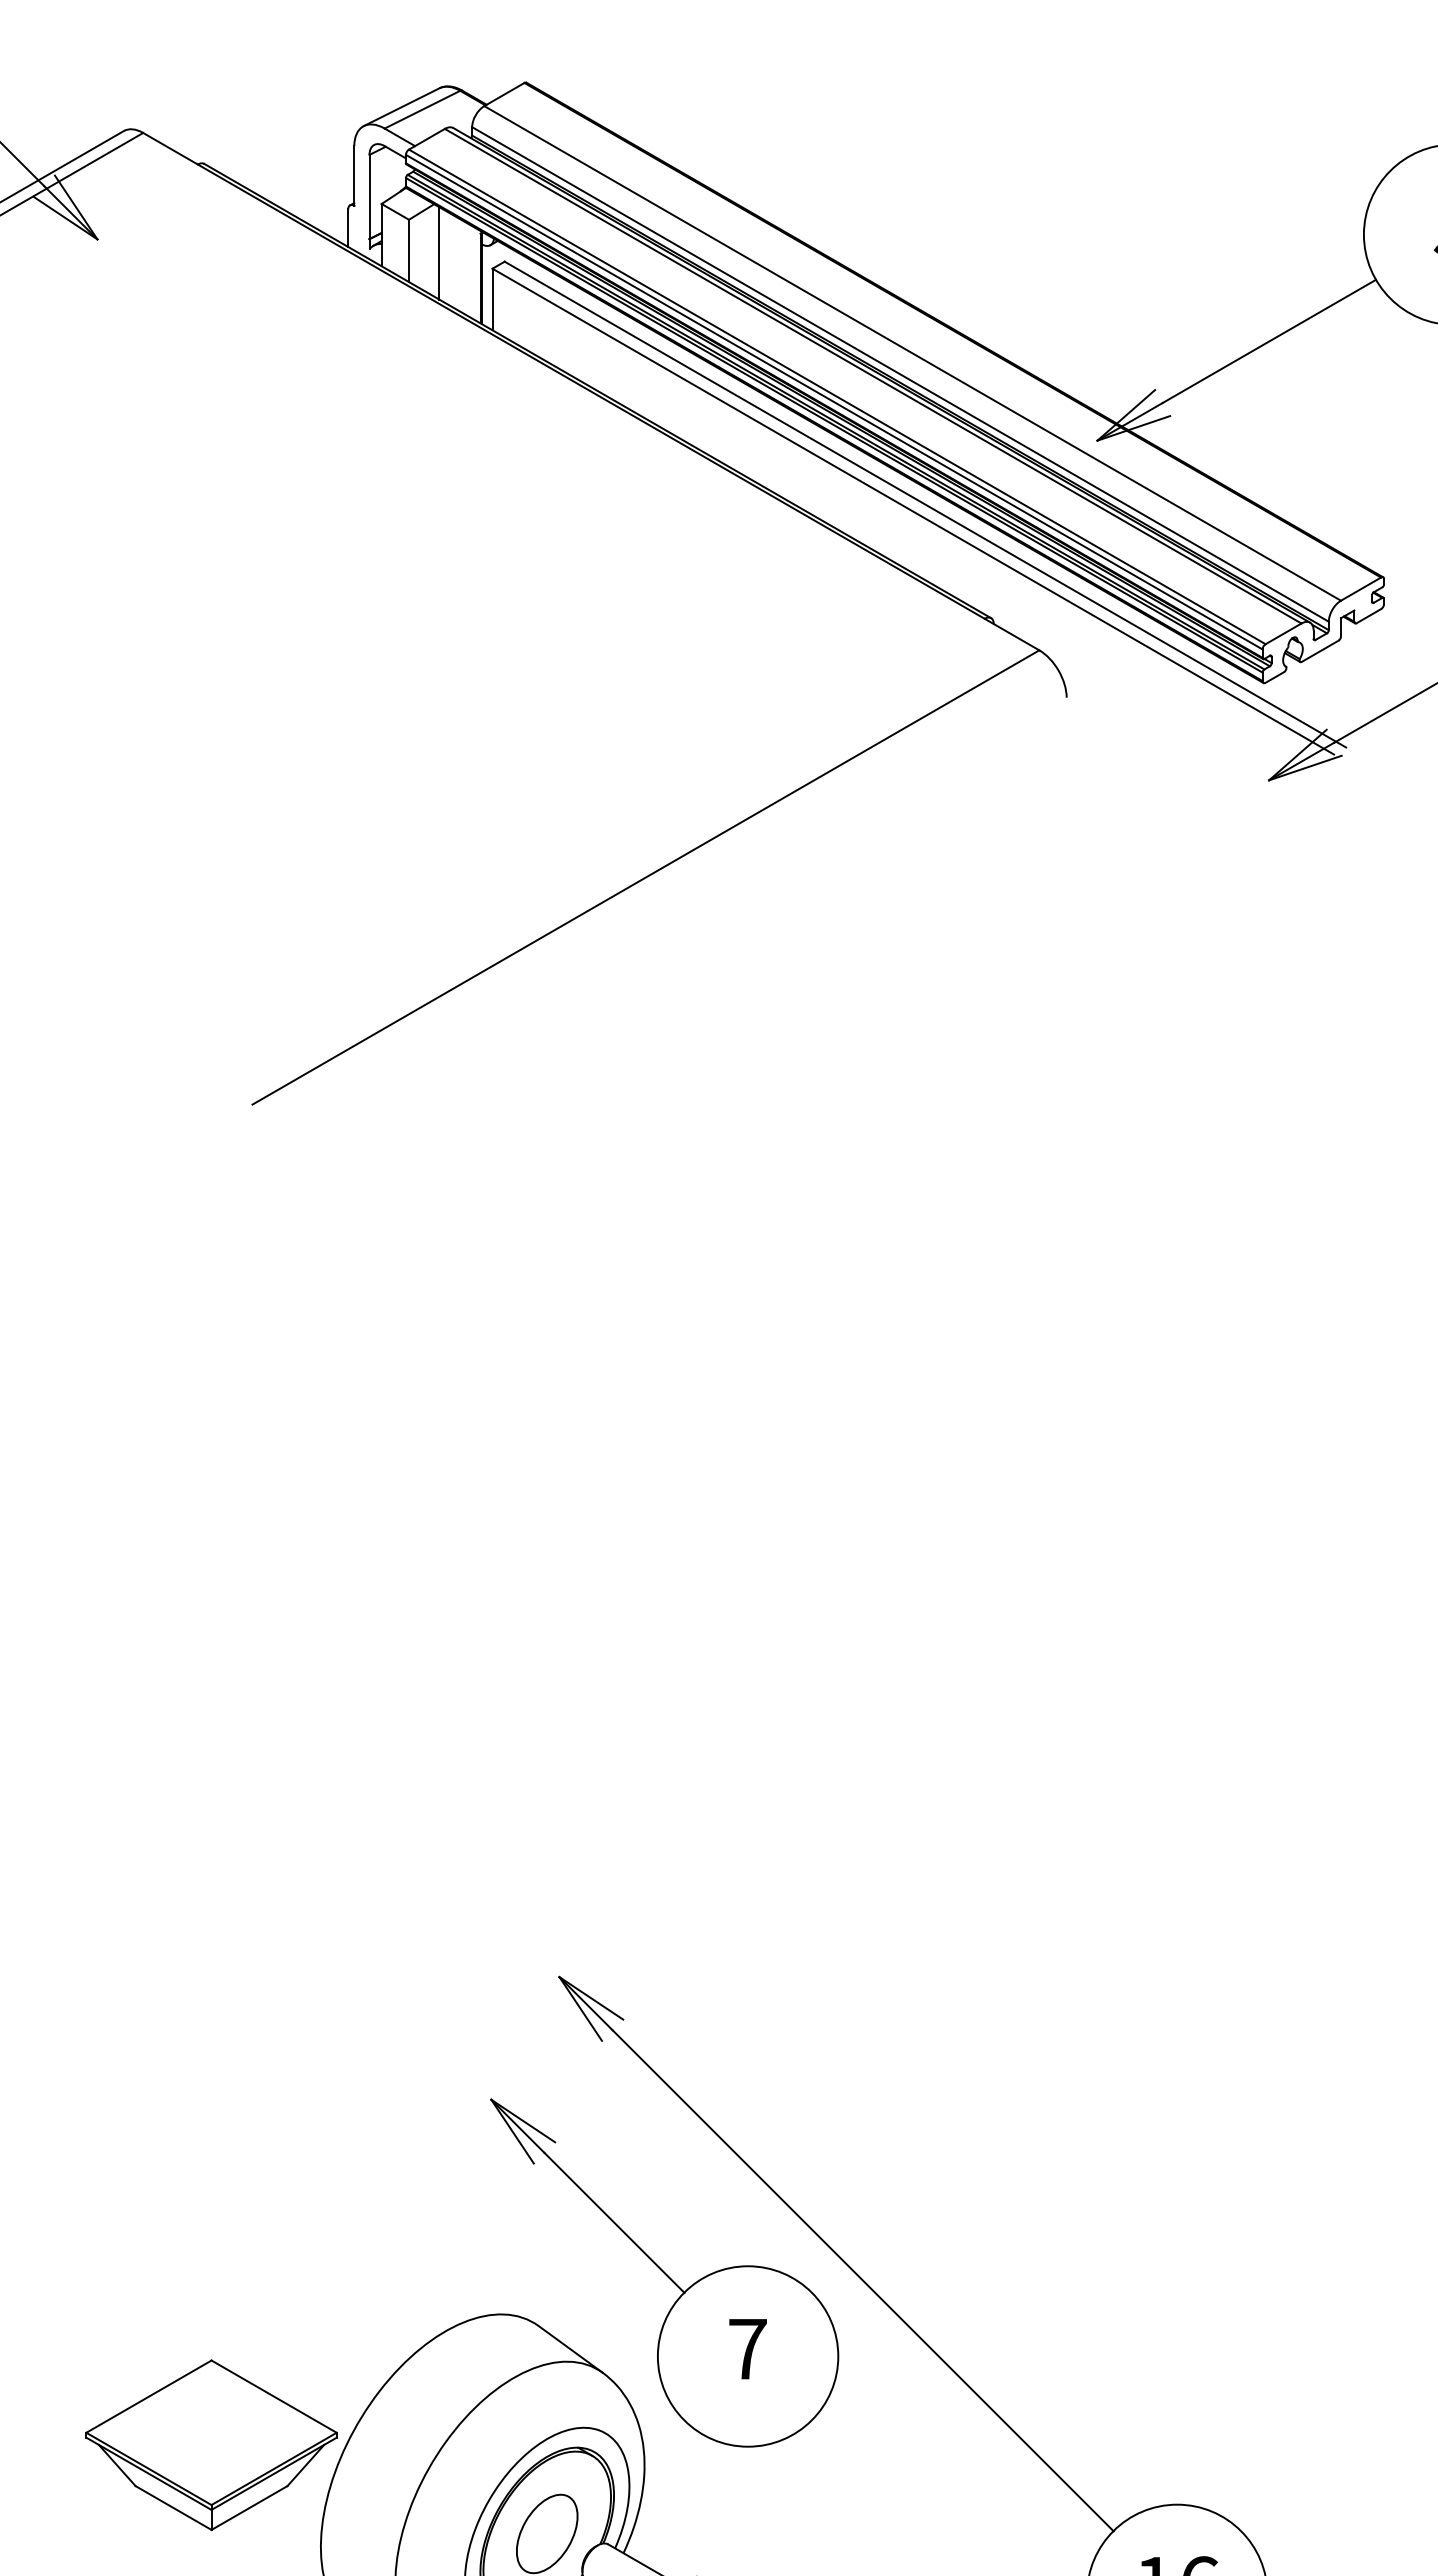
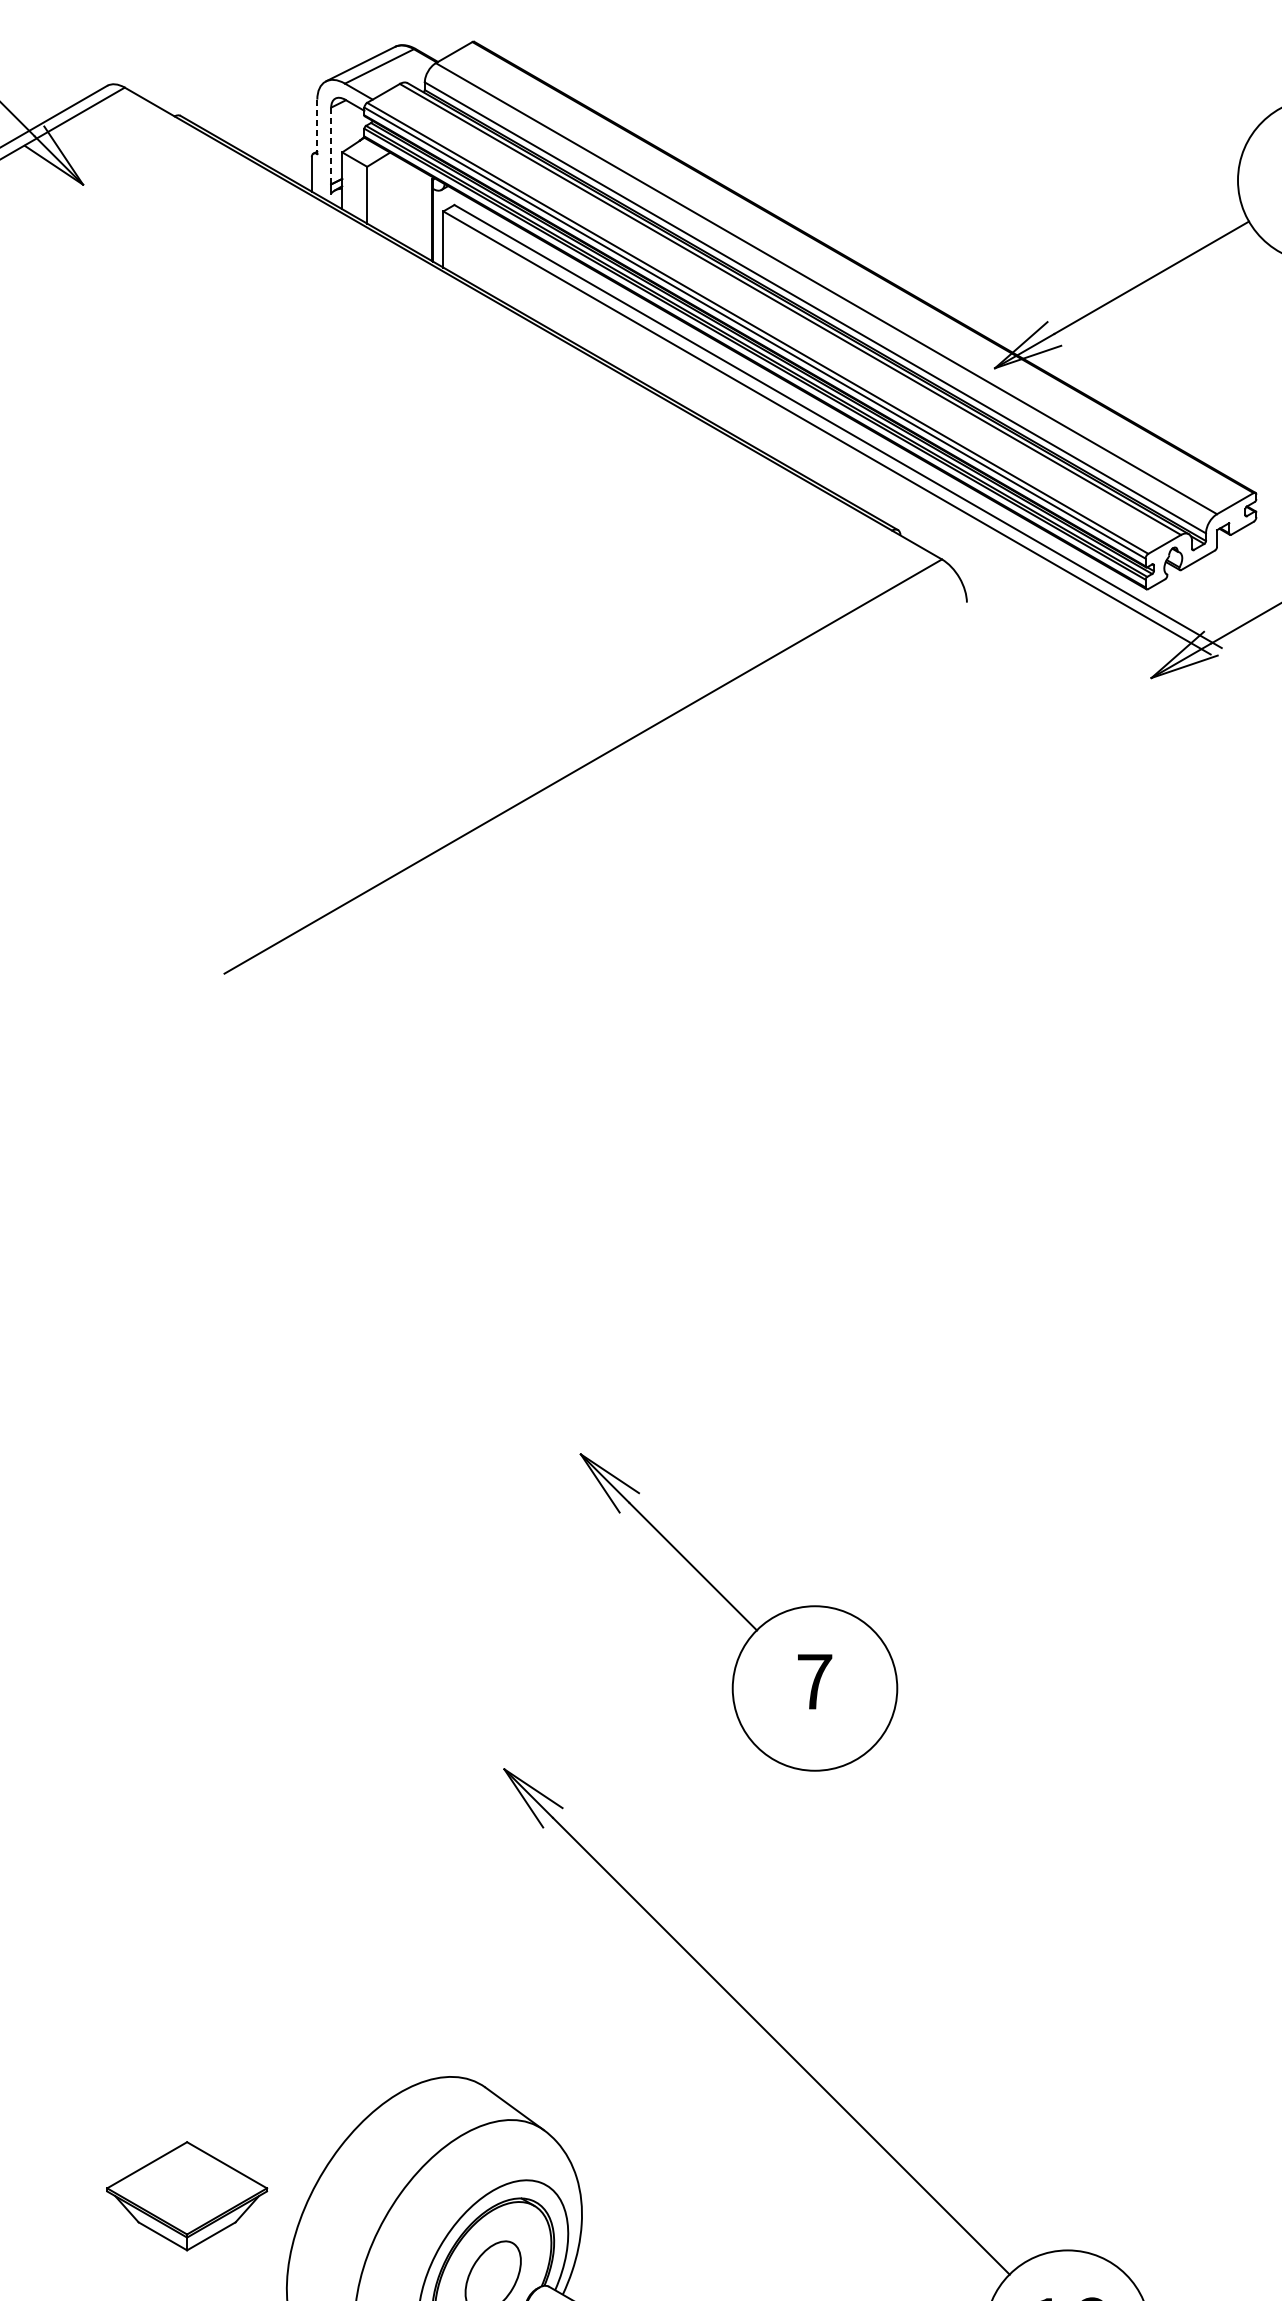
line: (354, 175) -> (317, 126), solid -> dashed
line: (369, 196) -> (331, 145), solid -> dashed
line: (439, 253) -> (395, 197), removed
part: (664, 2272) -> (738, 1611), moved
part: (211, 2445) -> (187, 2196), size x0.7

